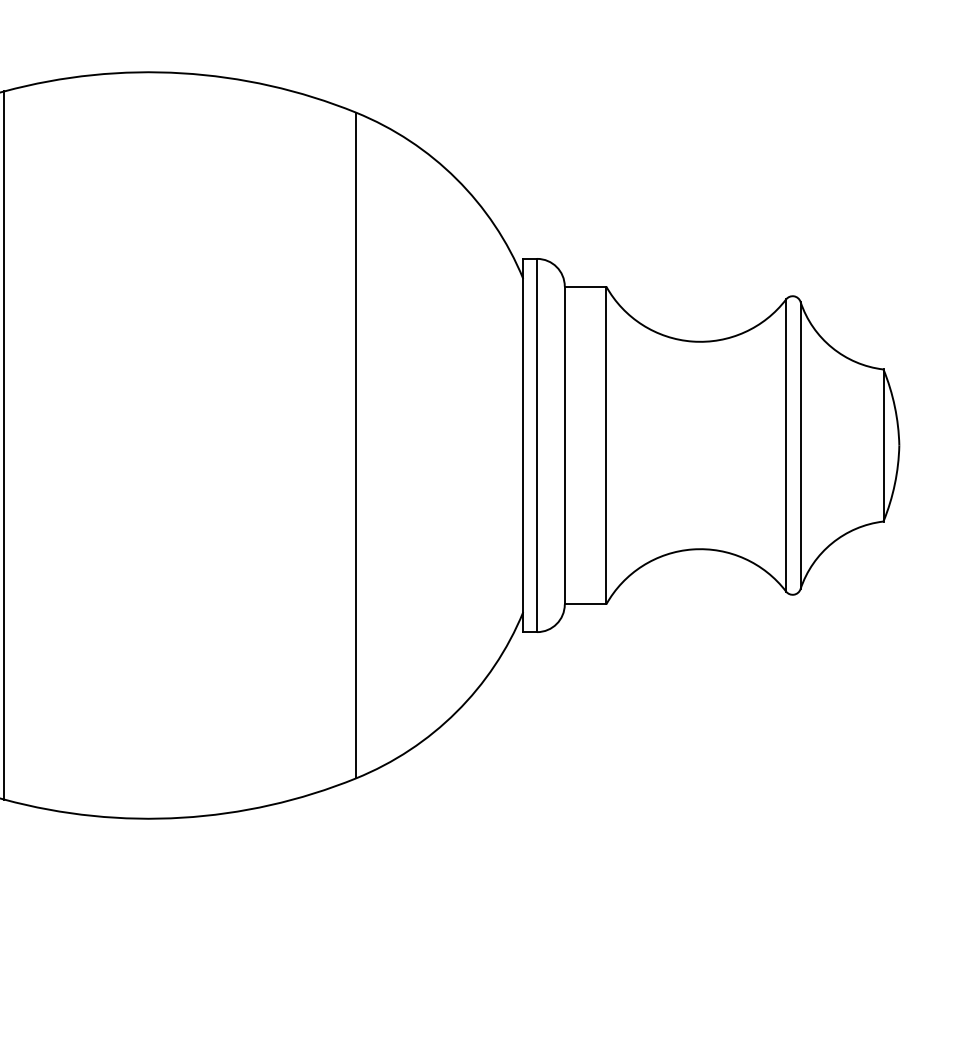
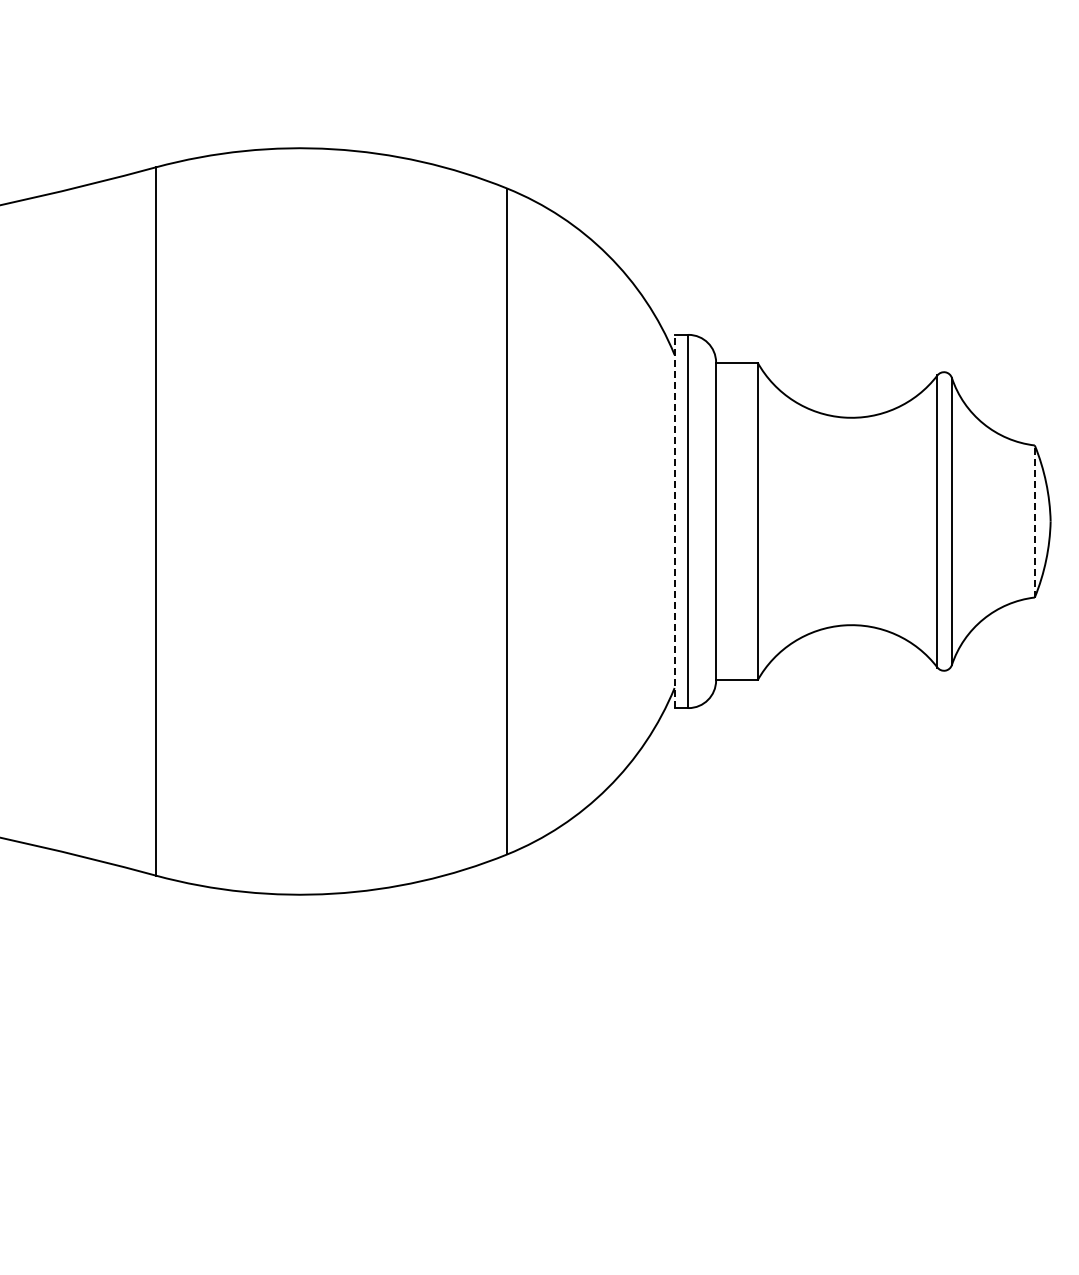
line: (523, 445) -> (674, 521), solid -> dashed
line: (883, 445) -> (1034, 521), solid -> dashed

